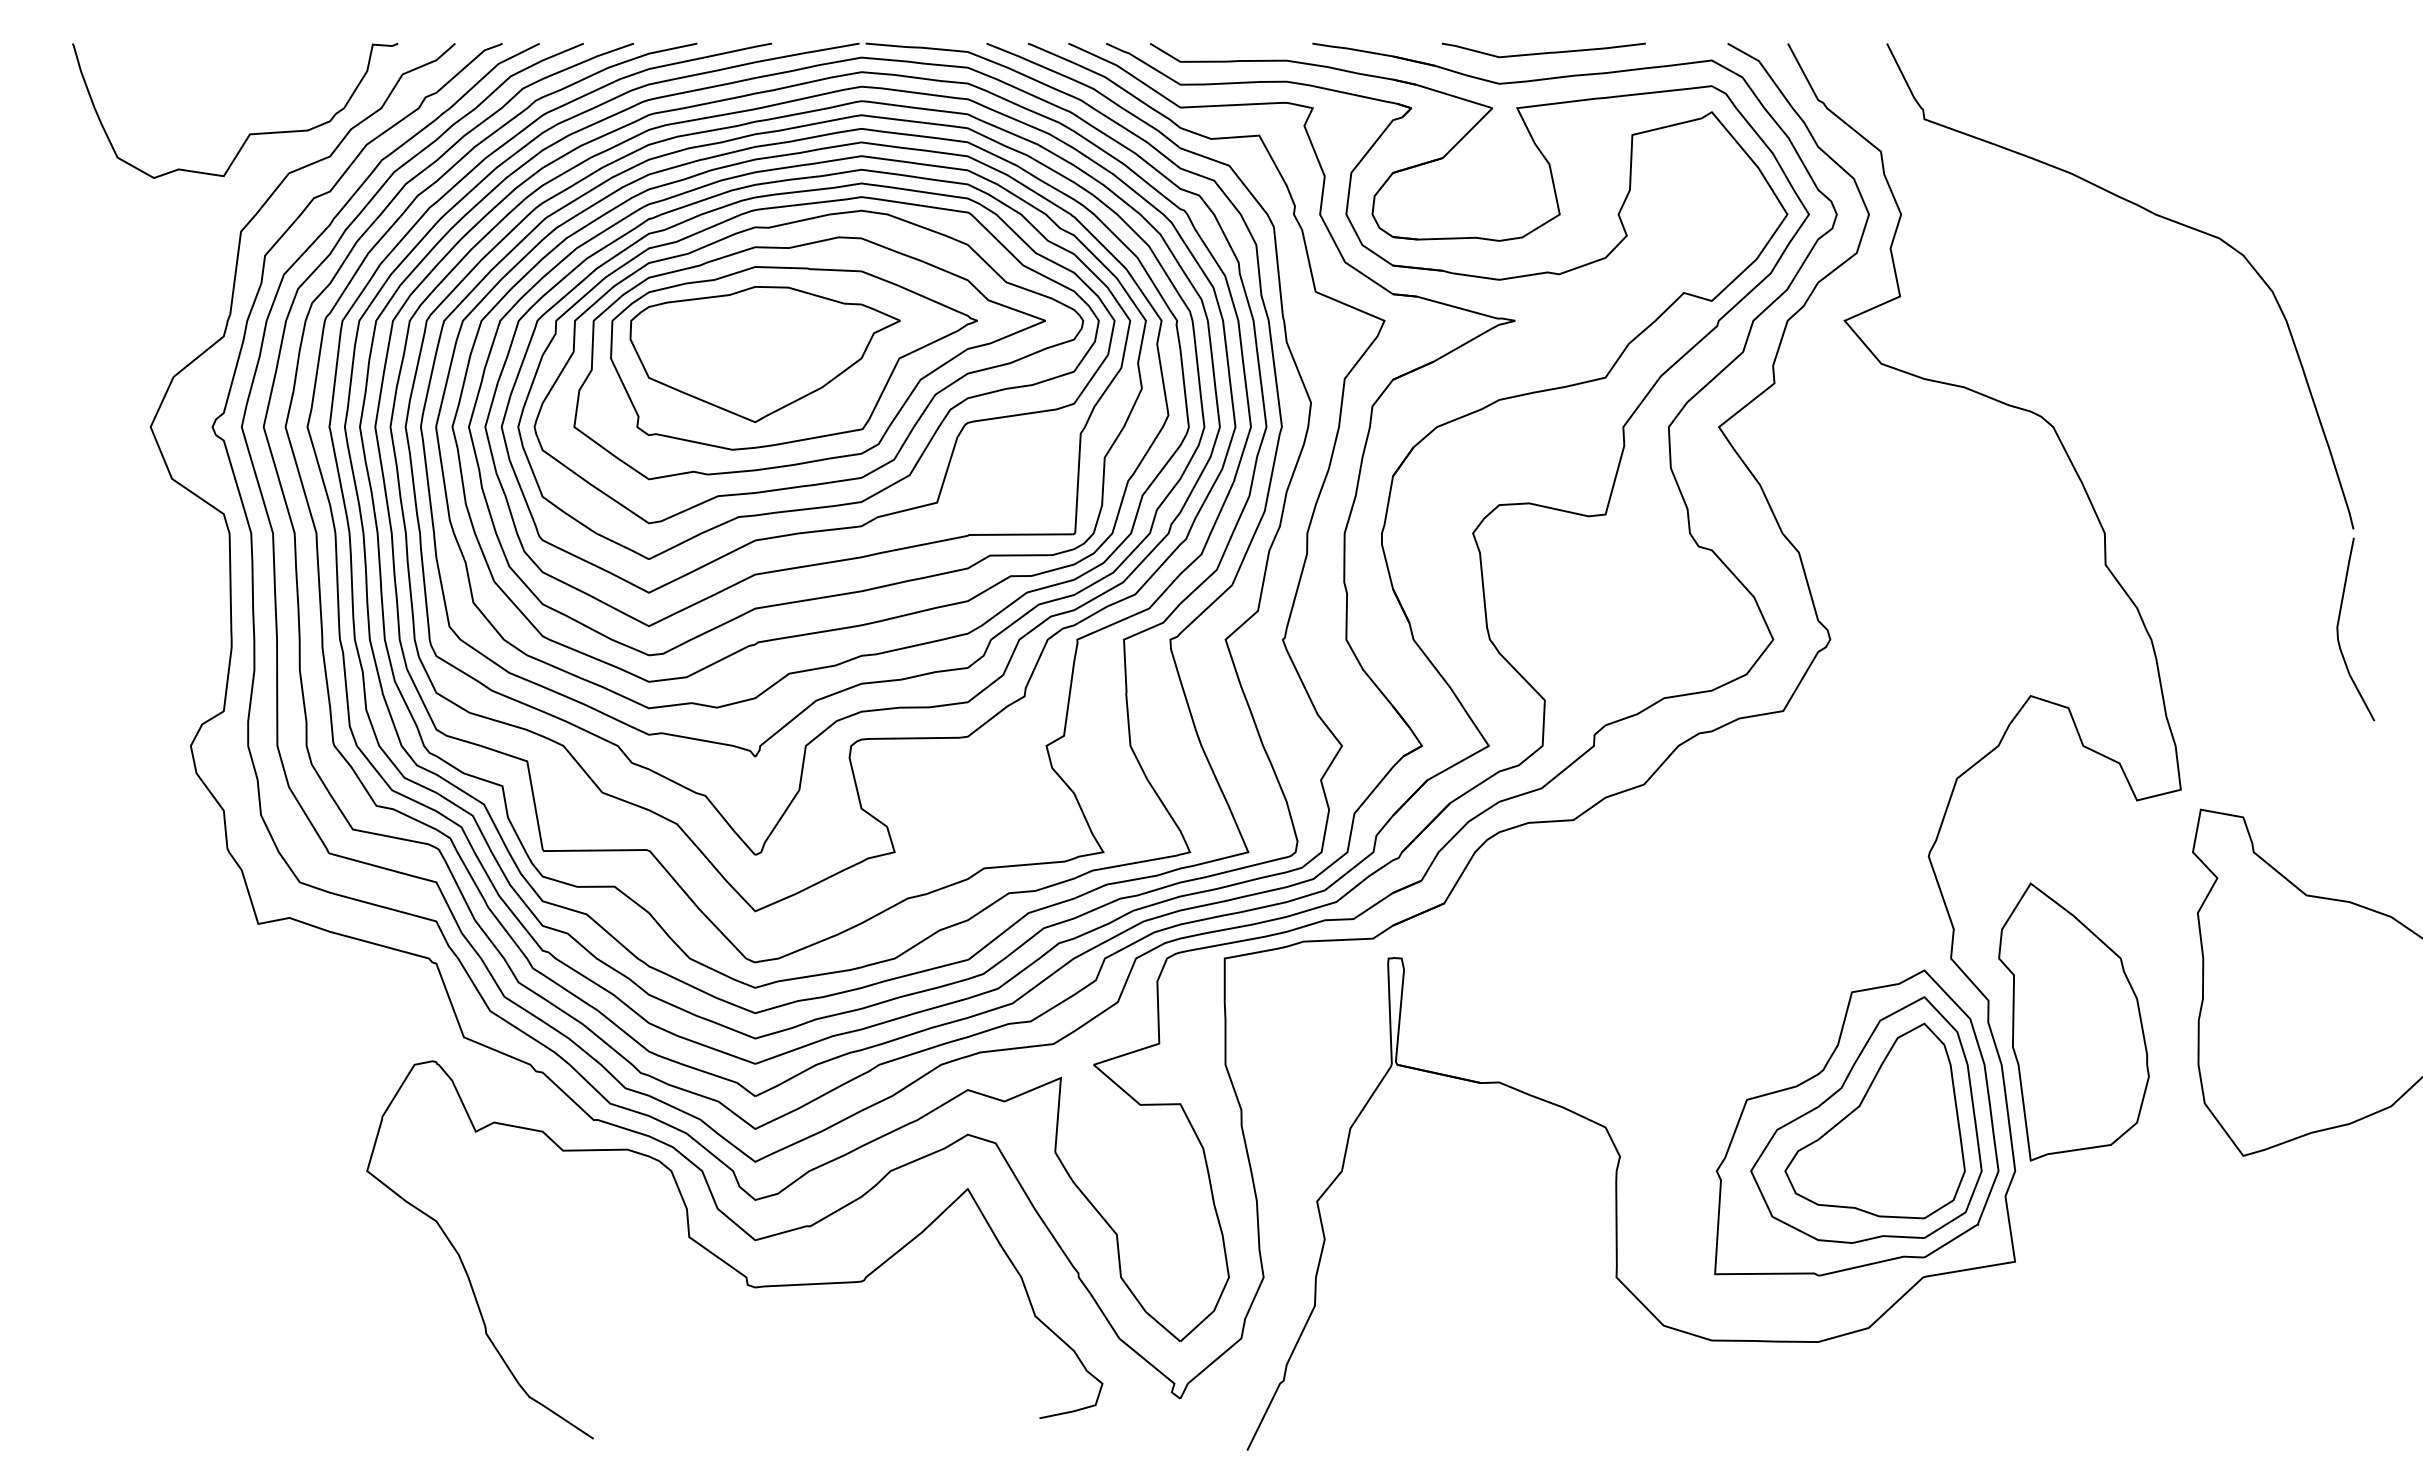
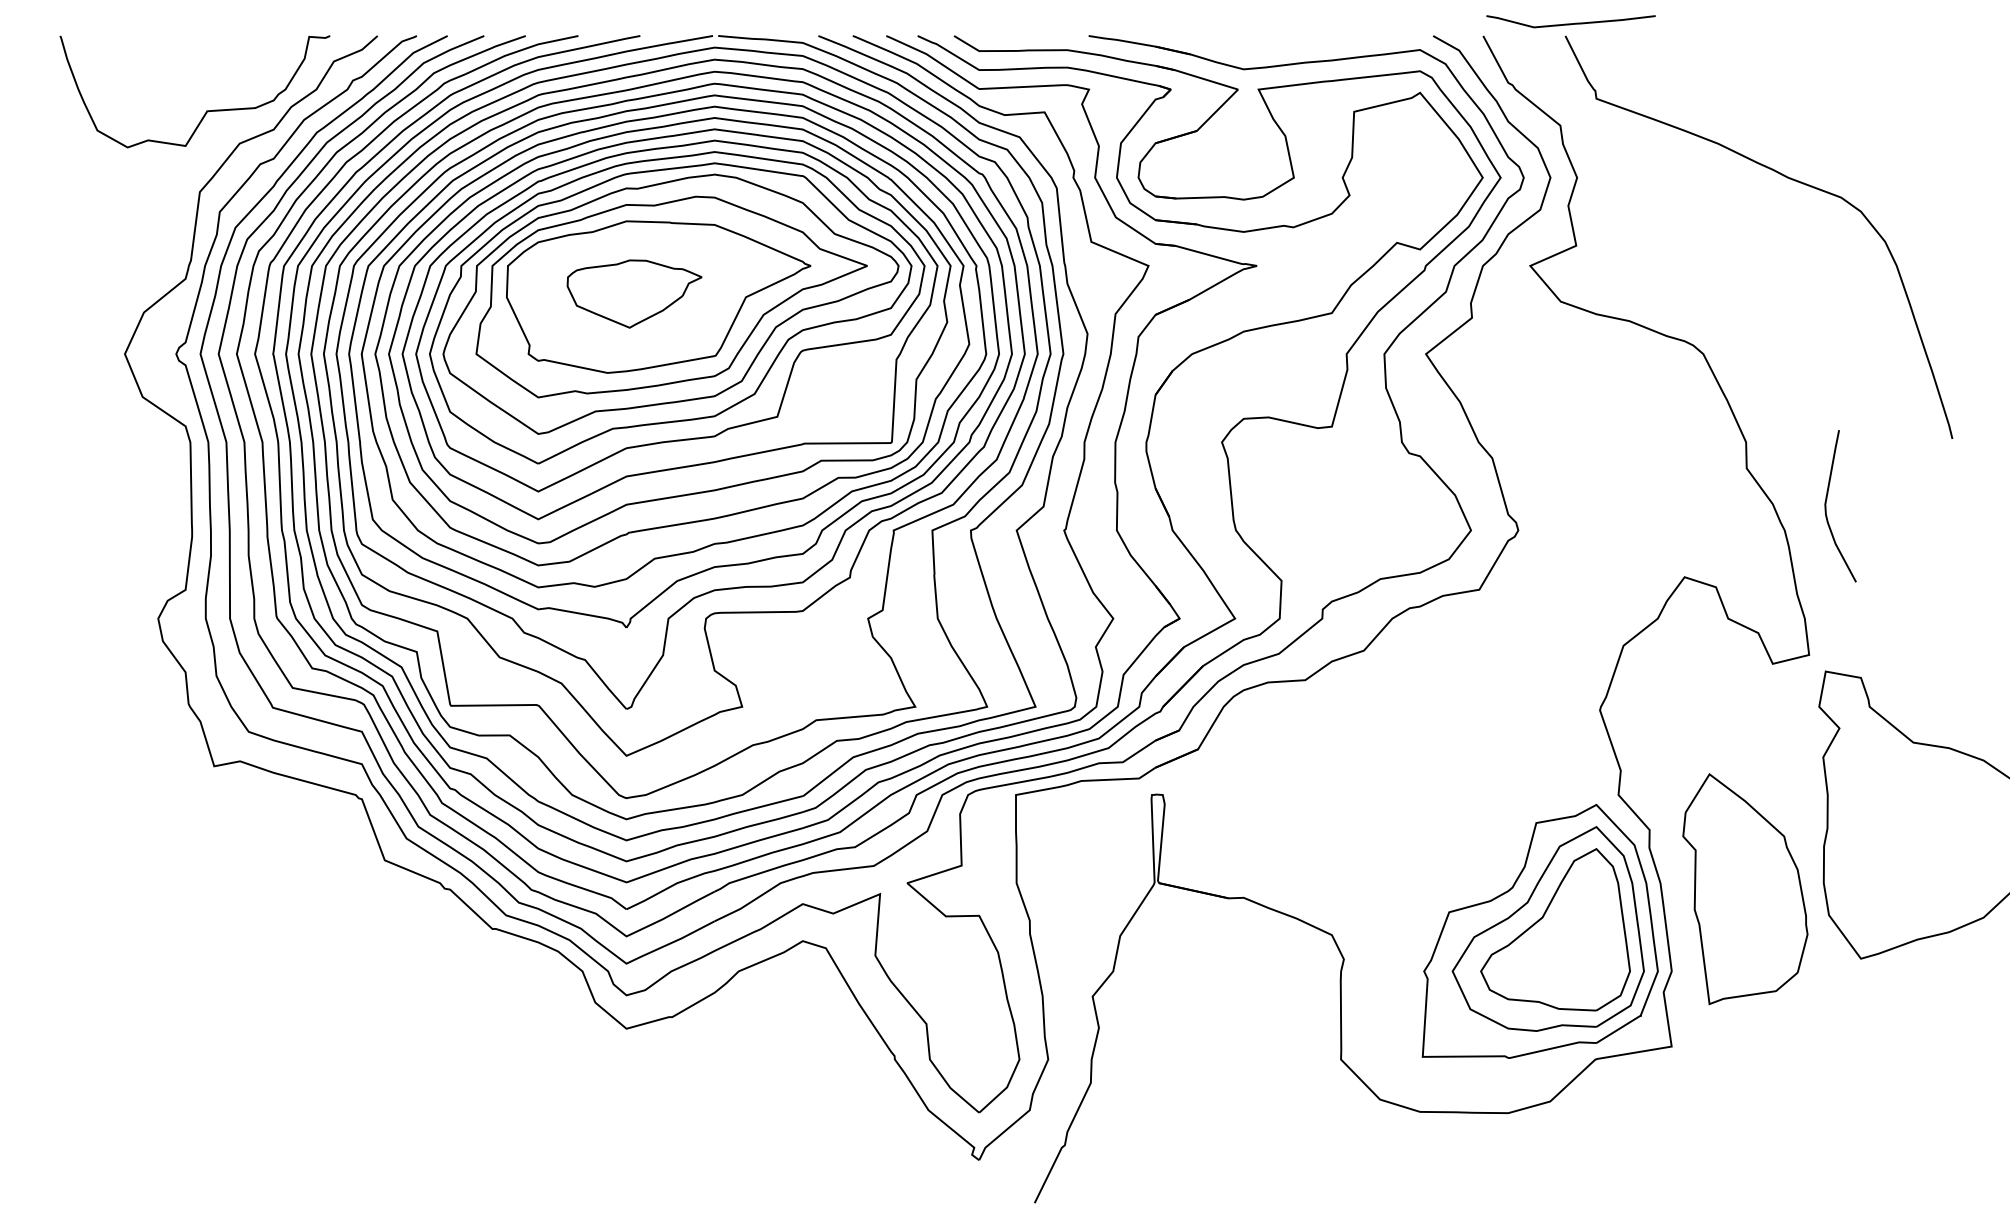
curve: (1543, 52) -> (1570, 23), moved
part: (764, 354) -> (634, 293), size x0.6
curve: (2338, 629) -> (1826, 506), moved
part: (2073, 1021) -> (1745, 888), moved
curve: (727, 1262) -> (603, 1047), removed

